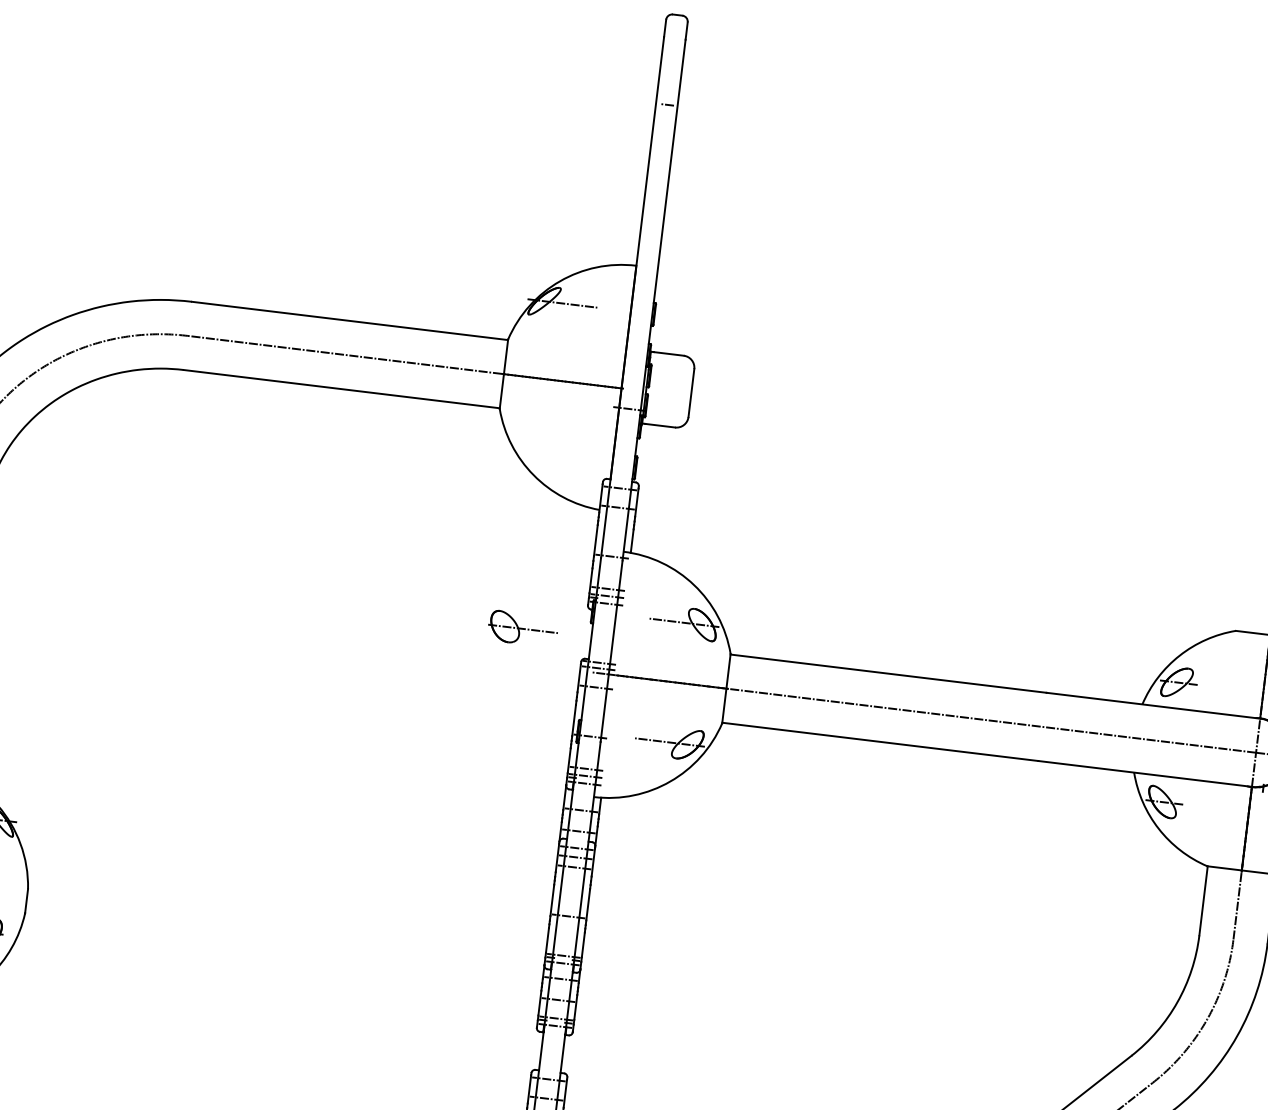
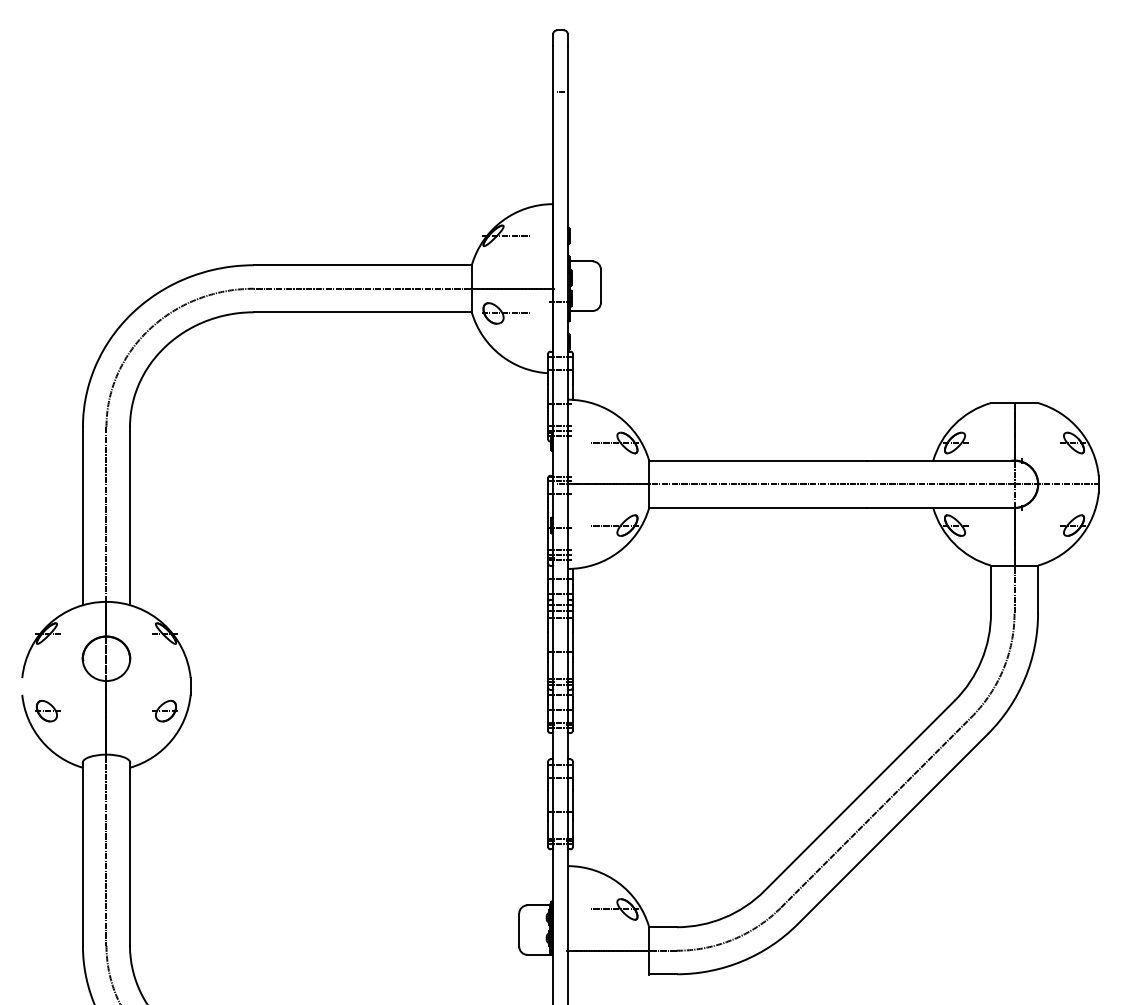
part: (522, 628) -> (505, 313), moved

